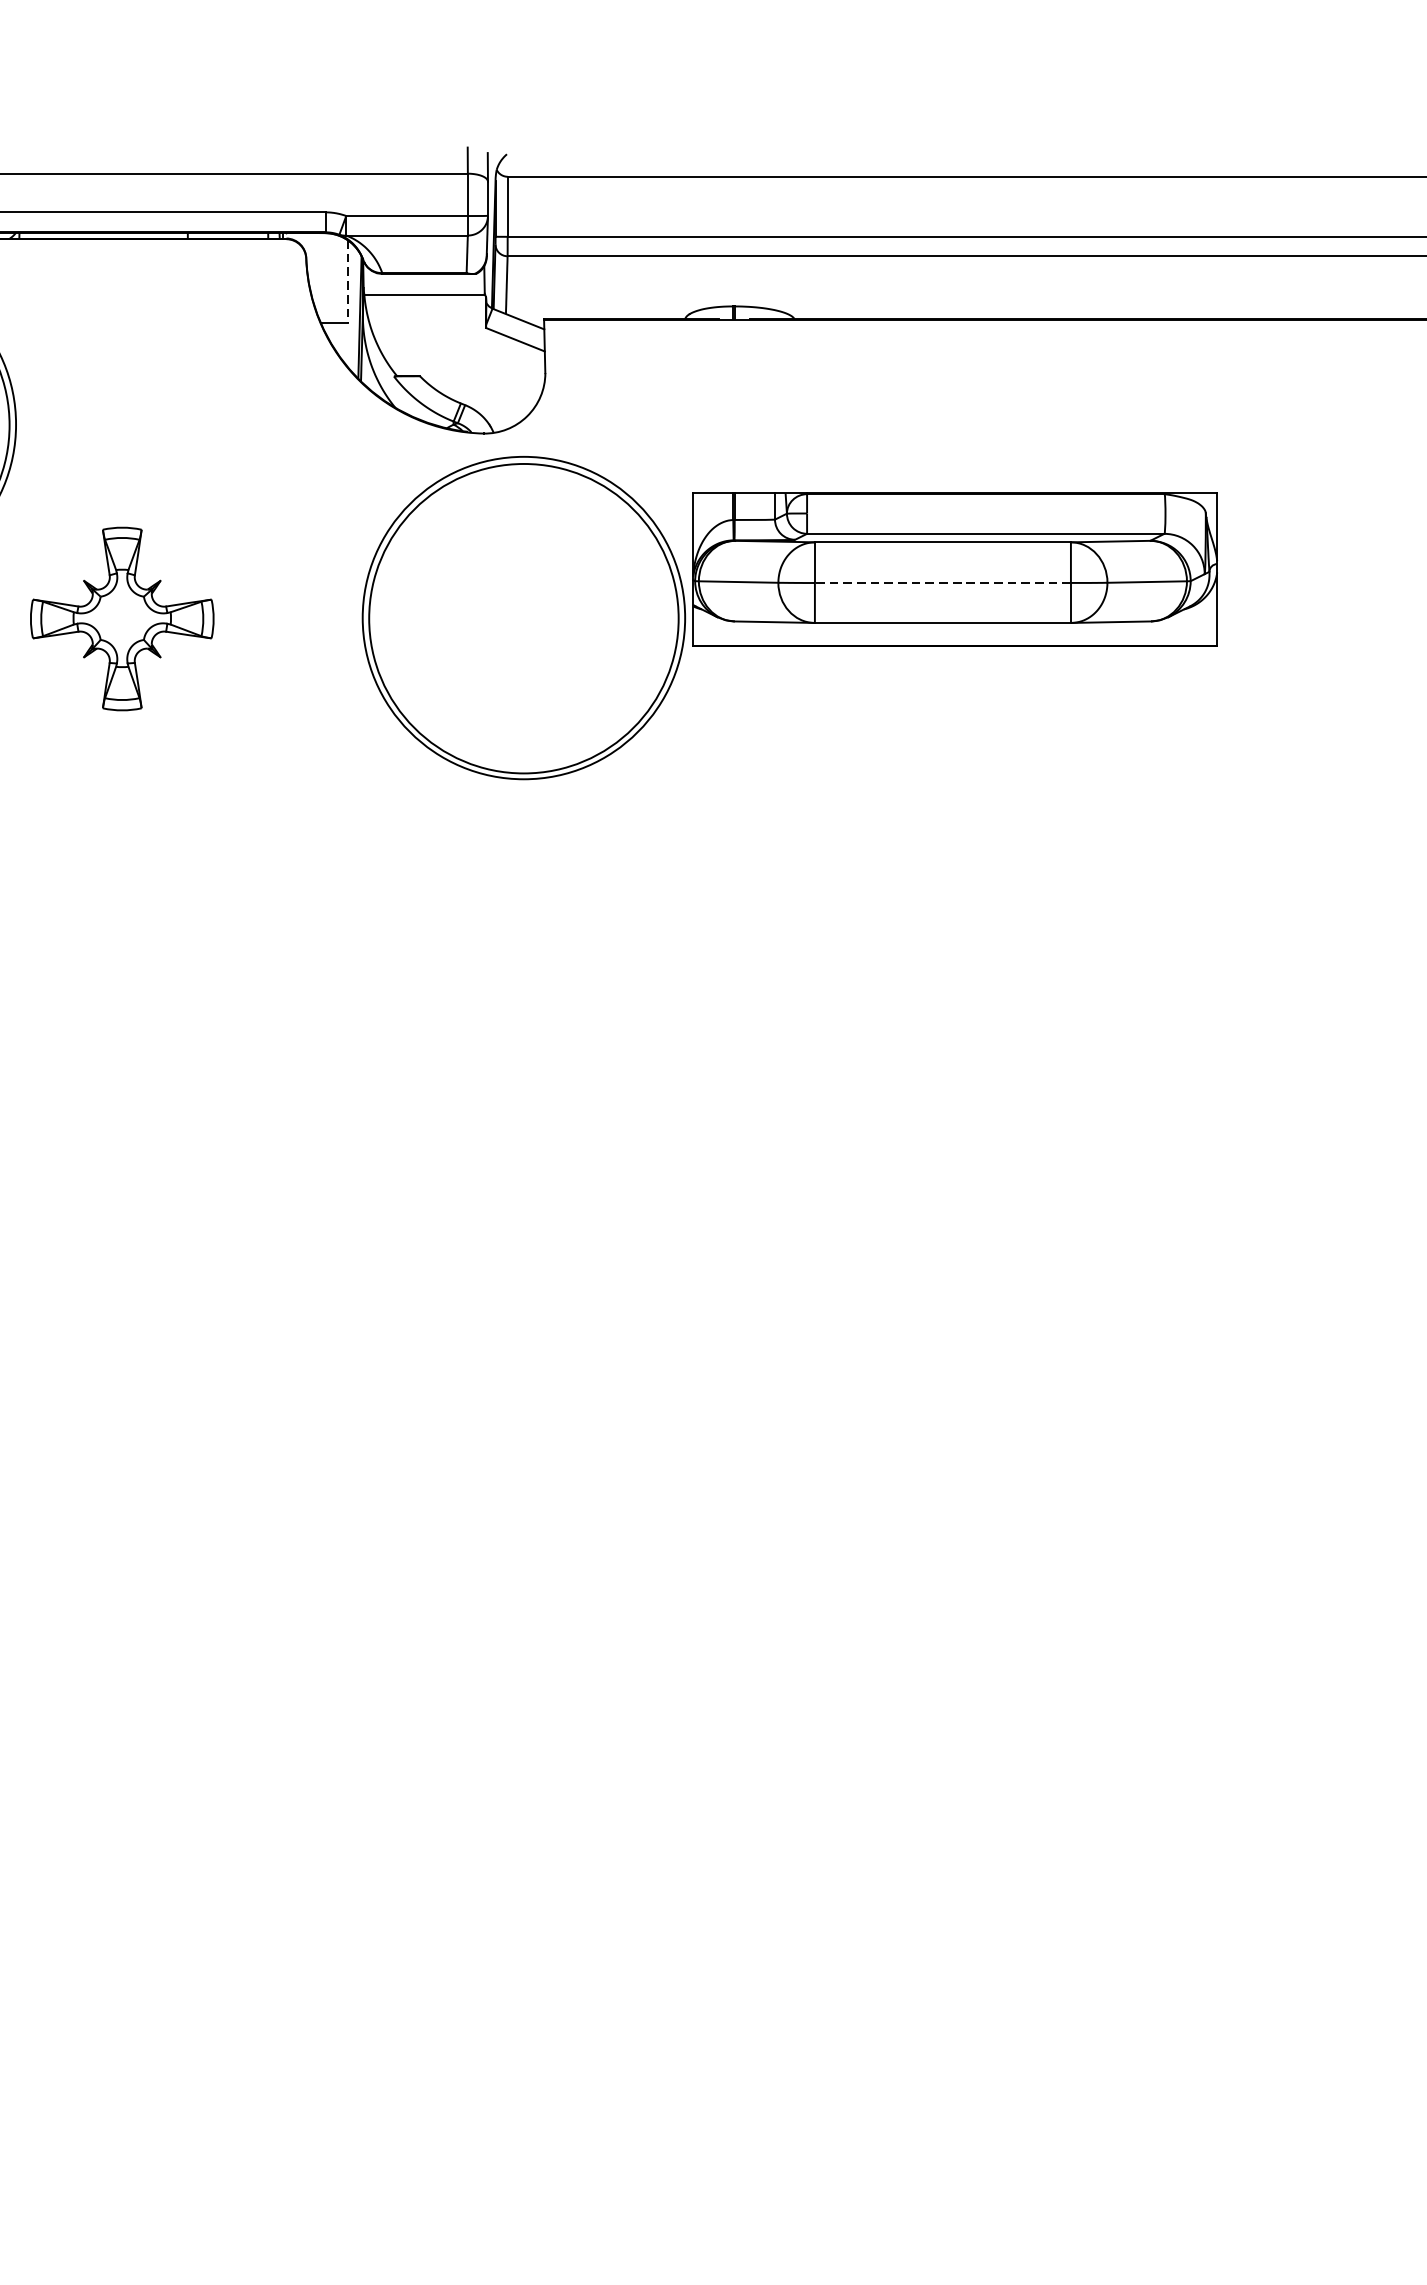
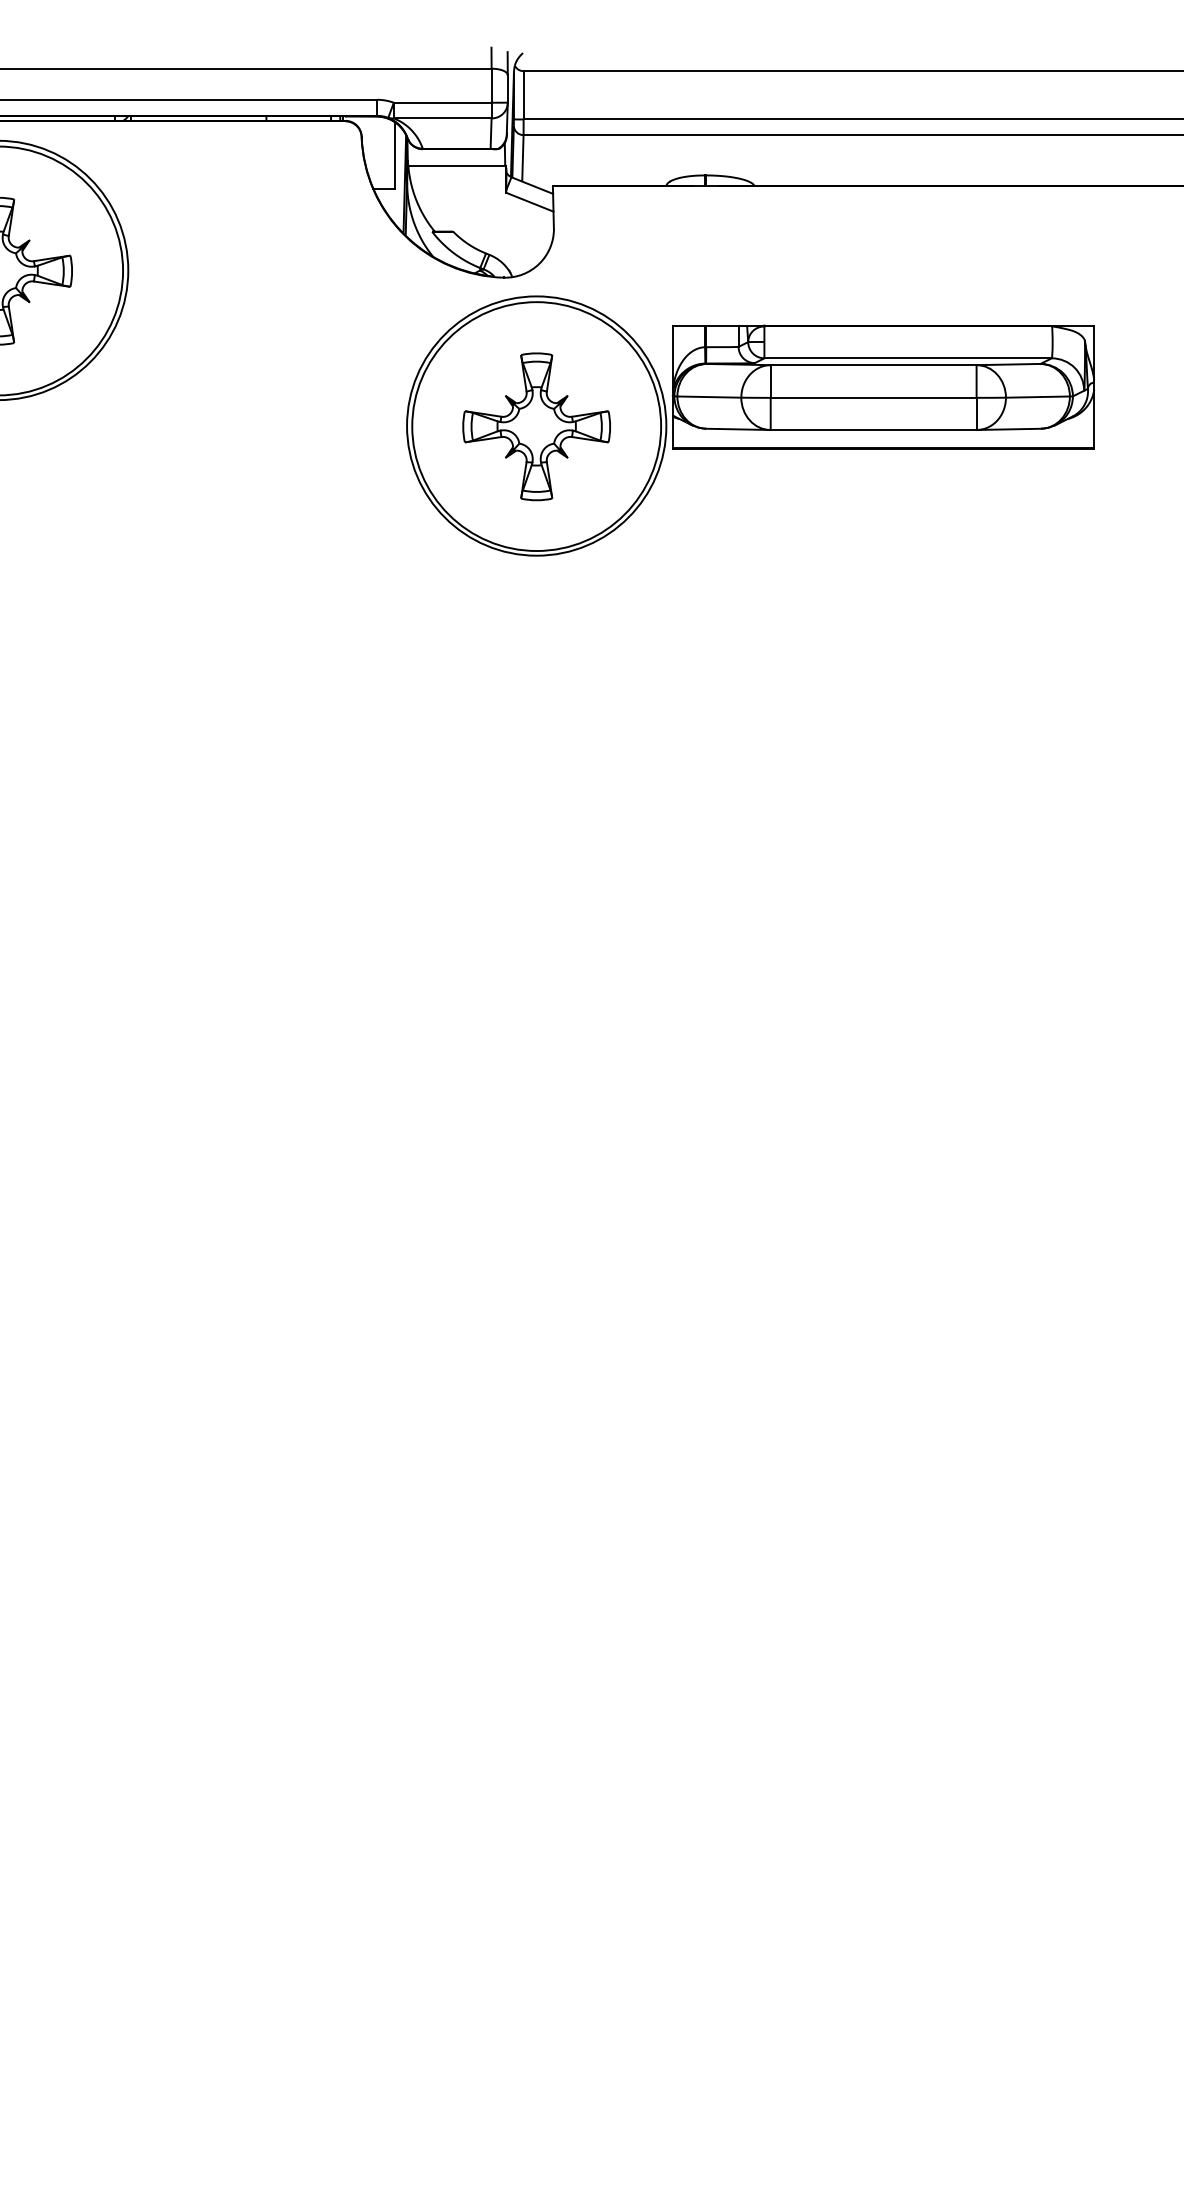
line: (347, 281) -> (394, 155), dashed -> solid
line: (942, 582) -> (873, 397), dashed -> solid
part: (122, 618) -> (536, 426), moved

